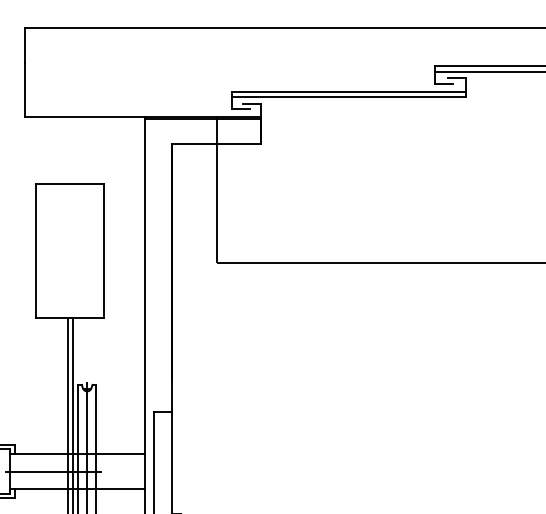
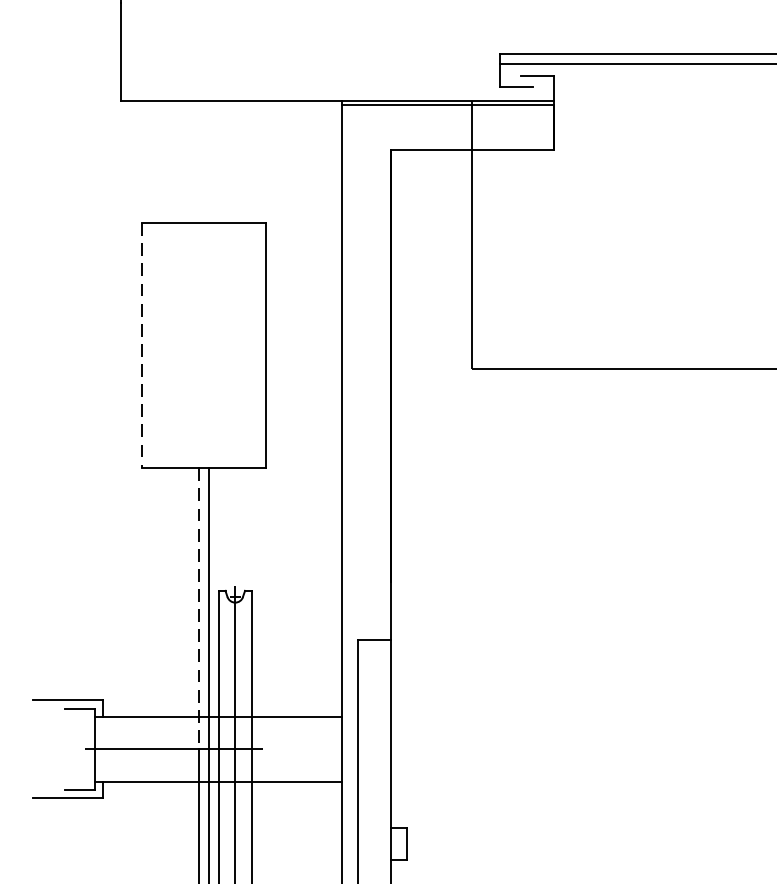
line: (36, 250) -> (142, 344), solid -> dashed
line: (67, 394) -> (199, 608), solid -> dashed

